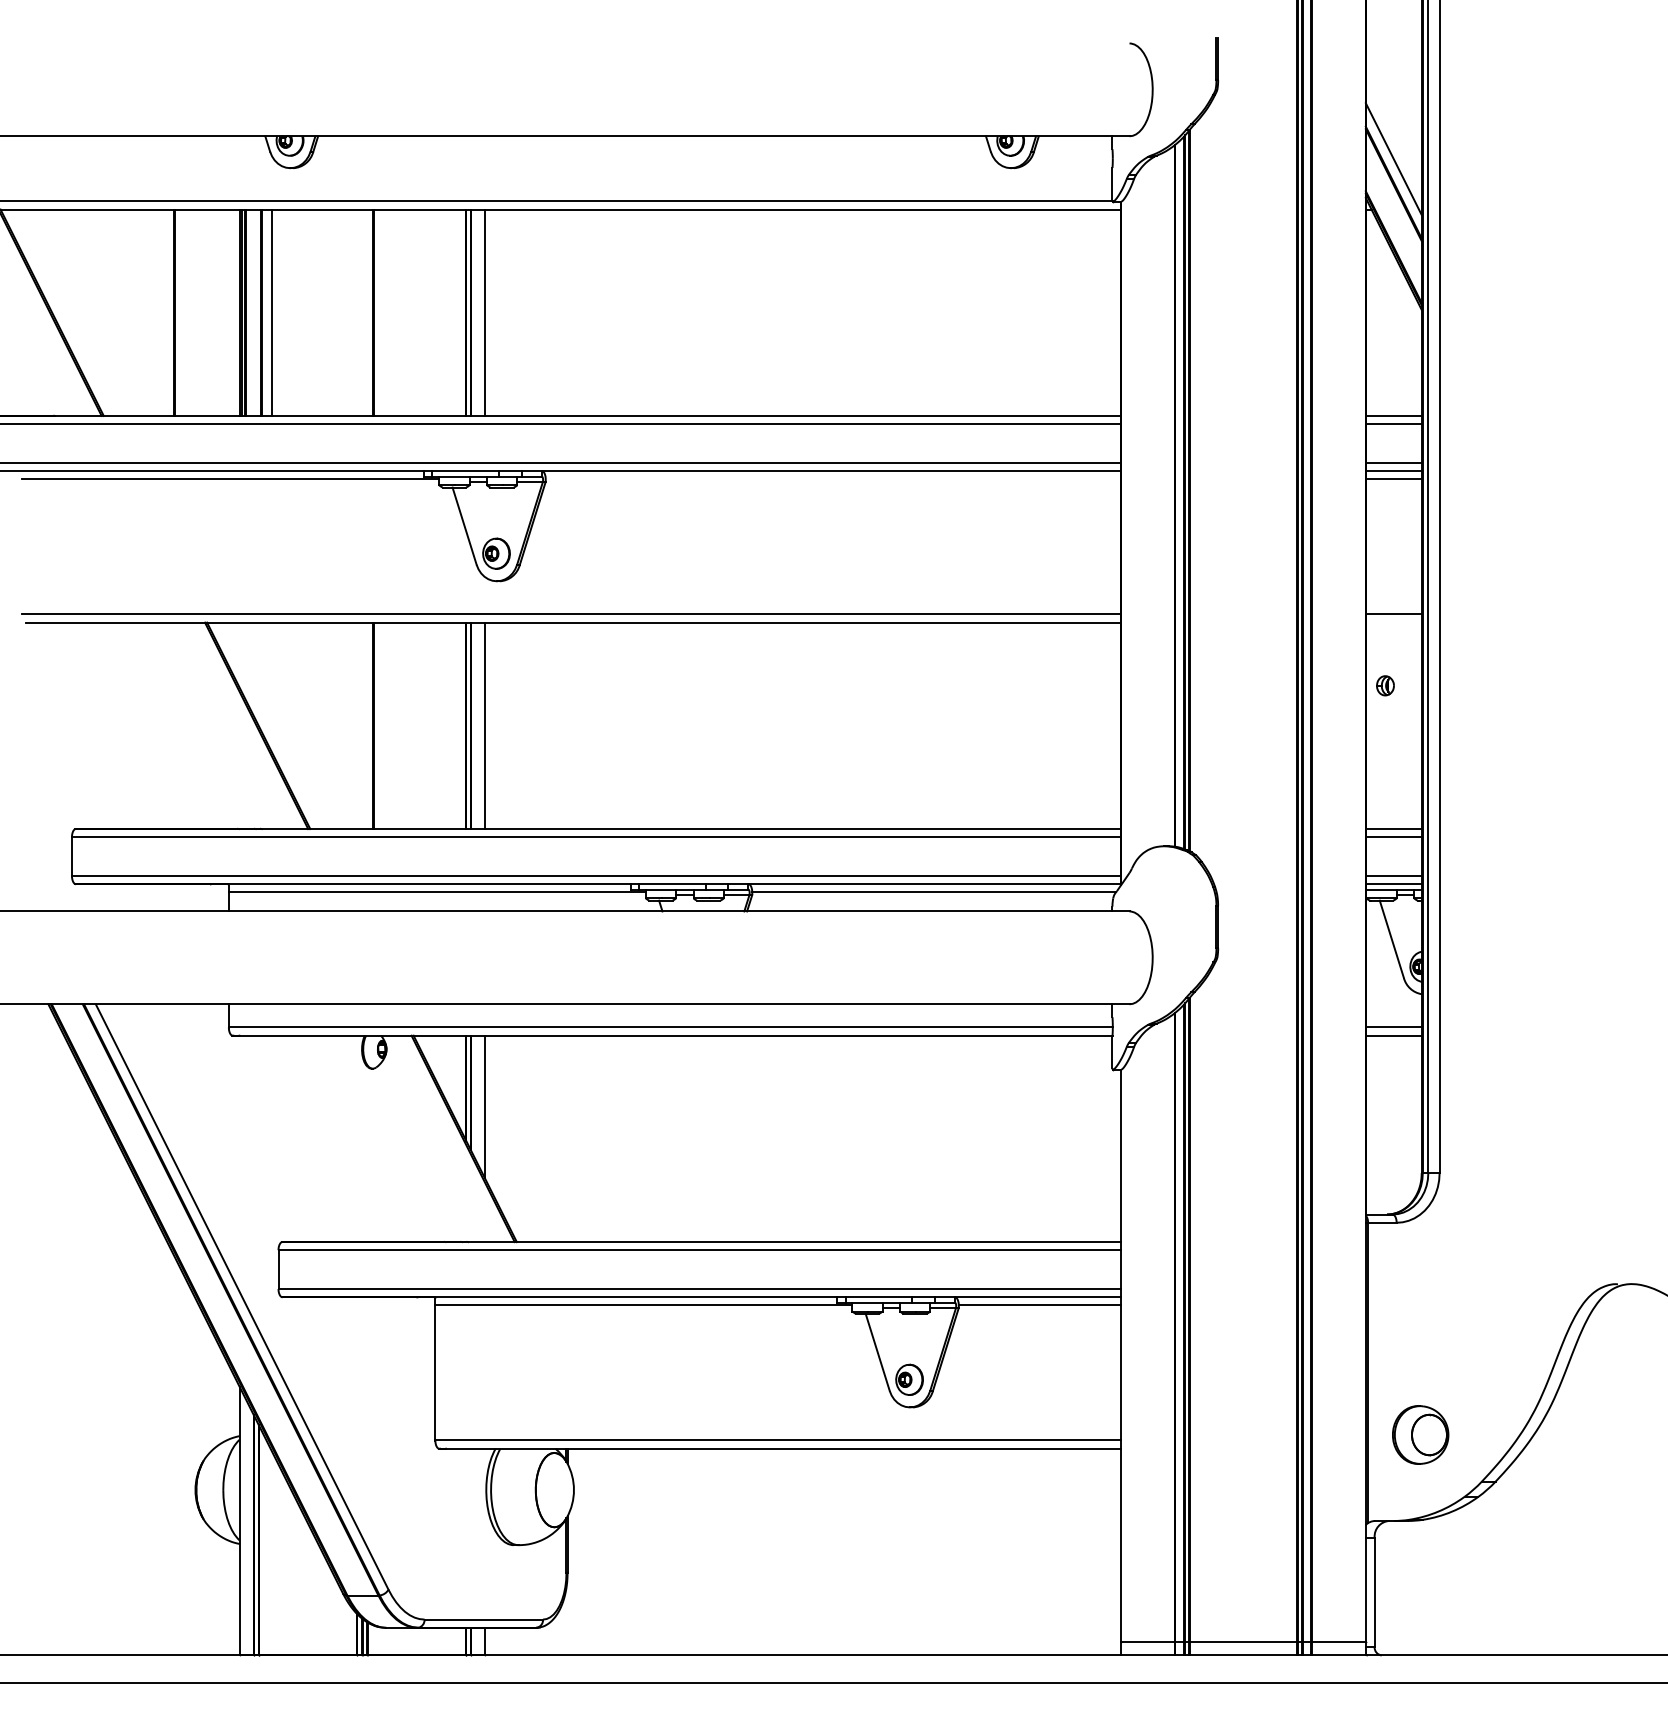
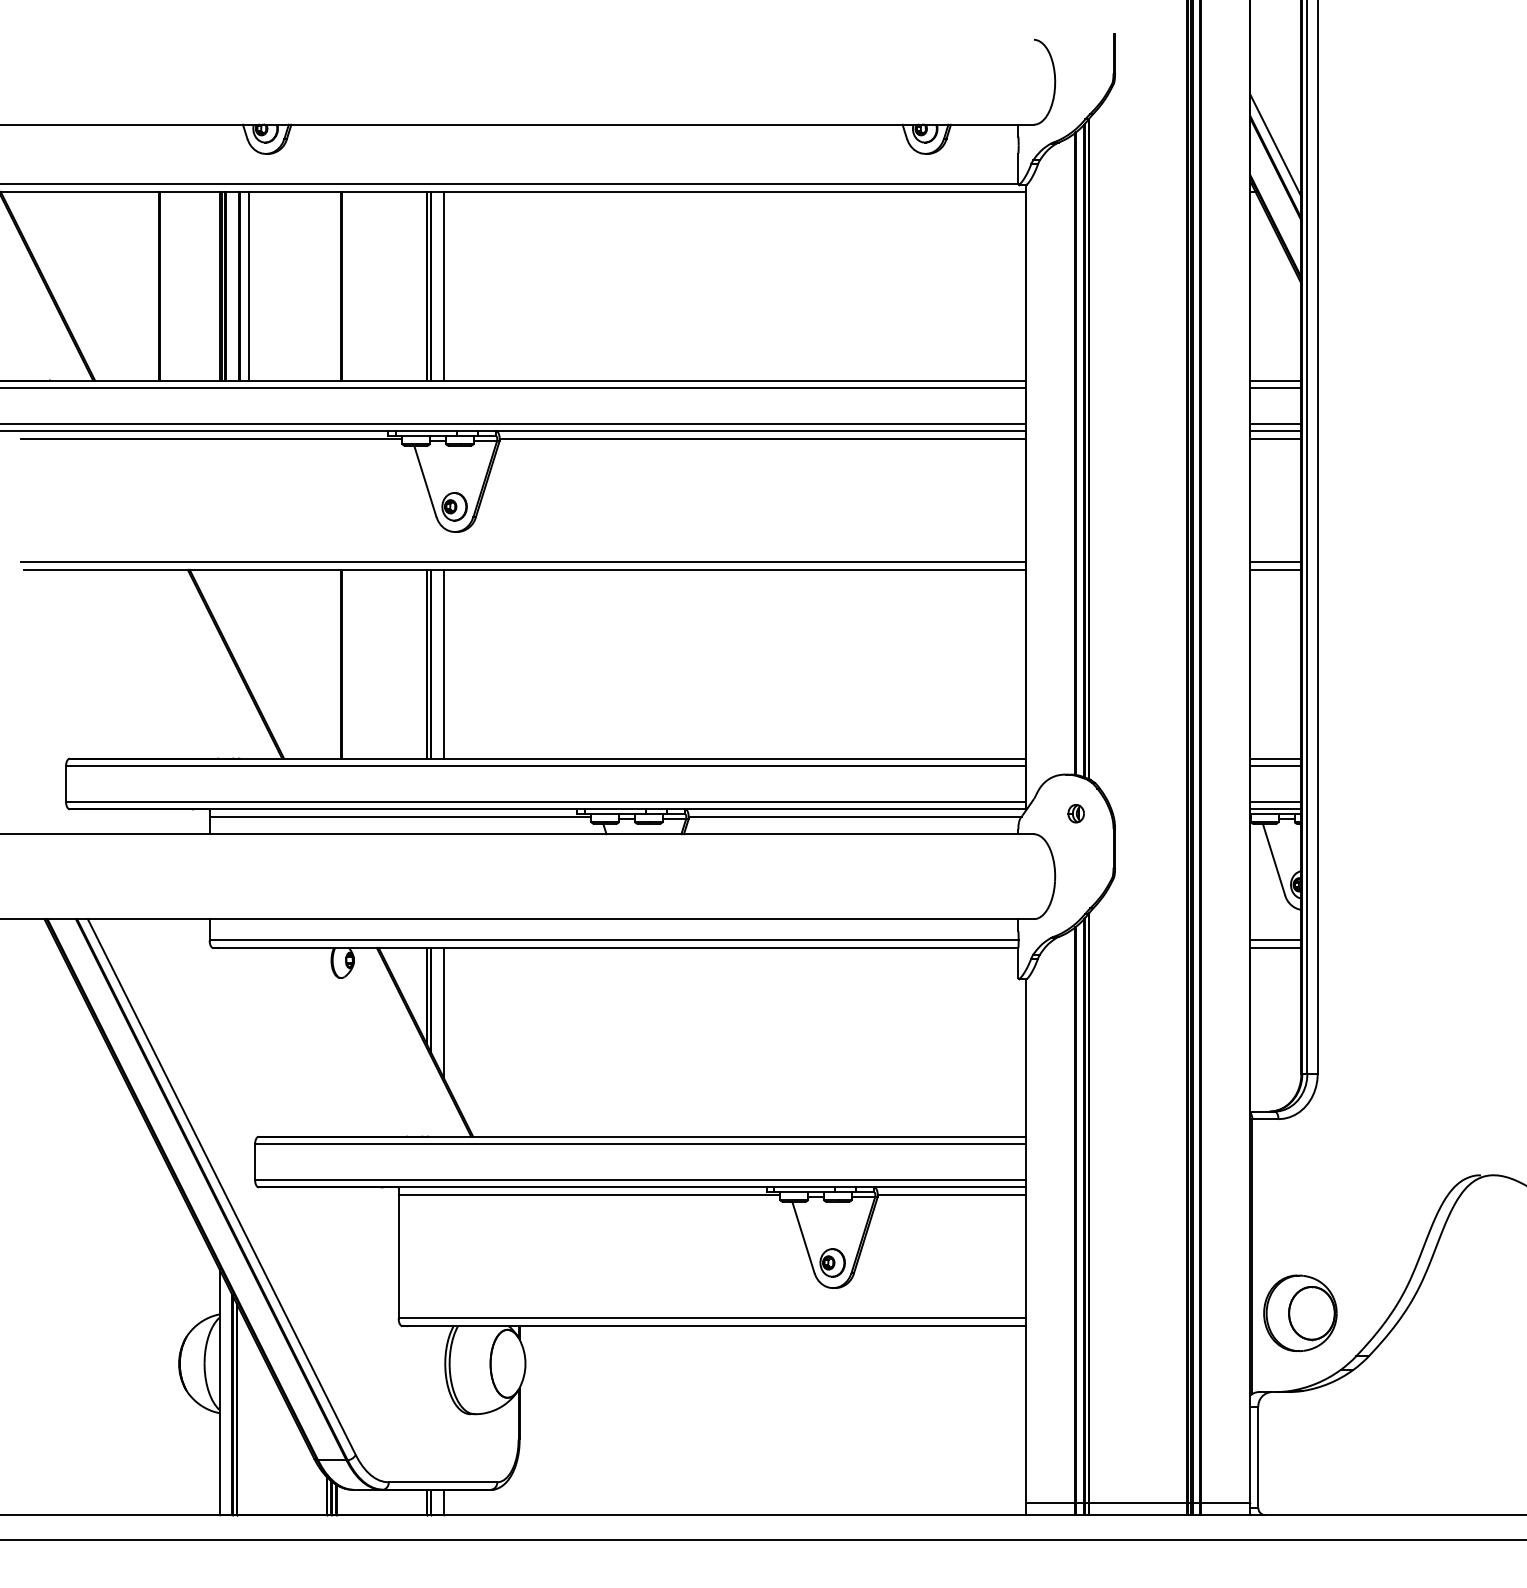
line: (832, 479) -> (762, 438), added
line: (1393, 622) -> (1275, 569), added
part: (1384, 685) -> (1075, 813), moved
part: (1420, 1435) -> (1300, 1313), size x1.43

